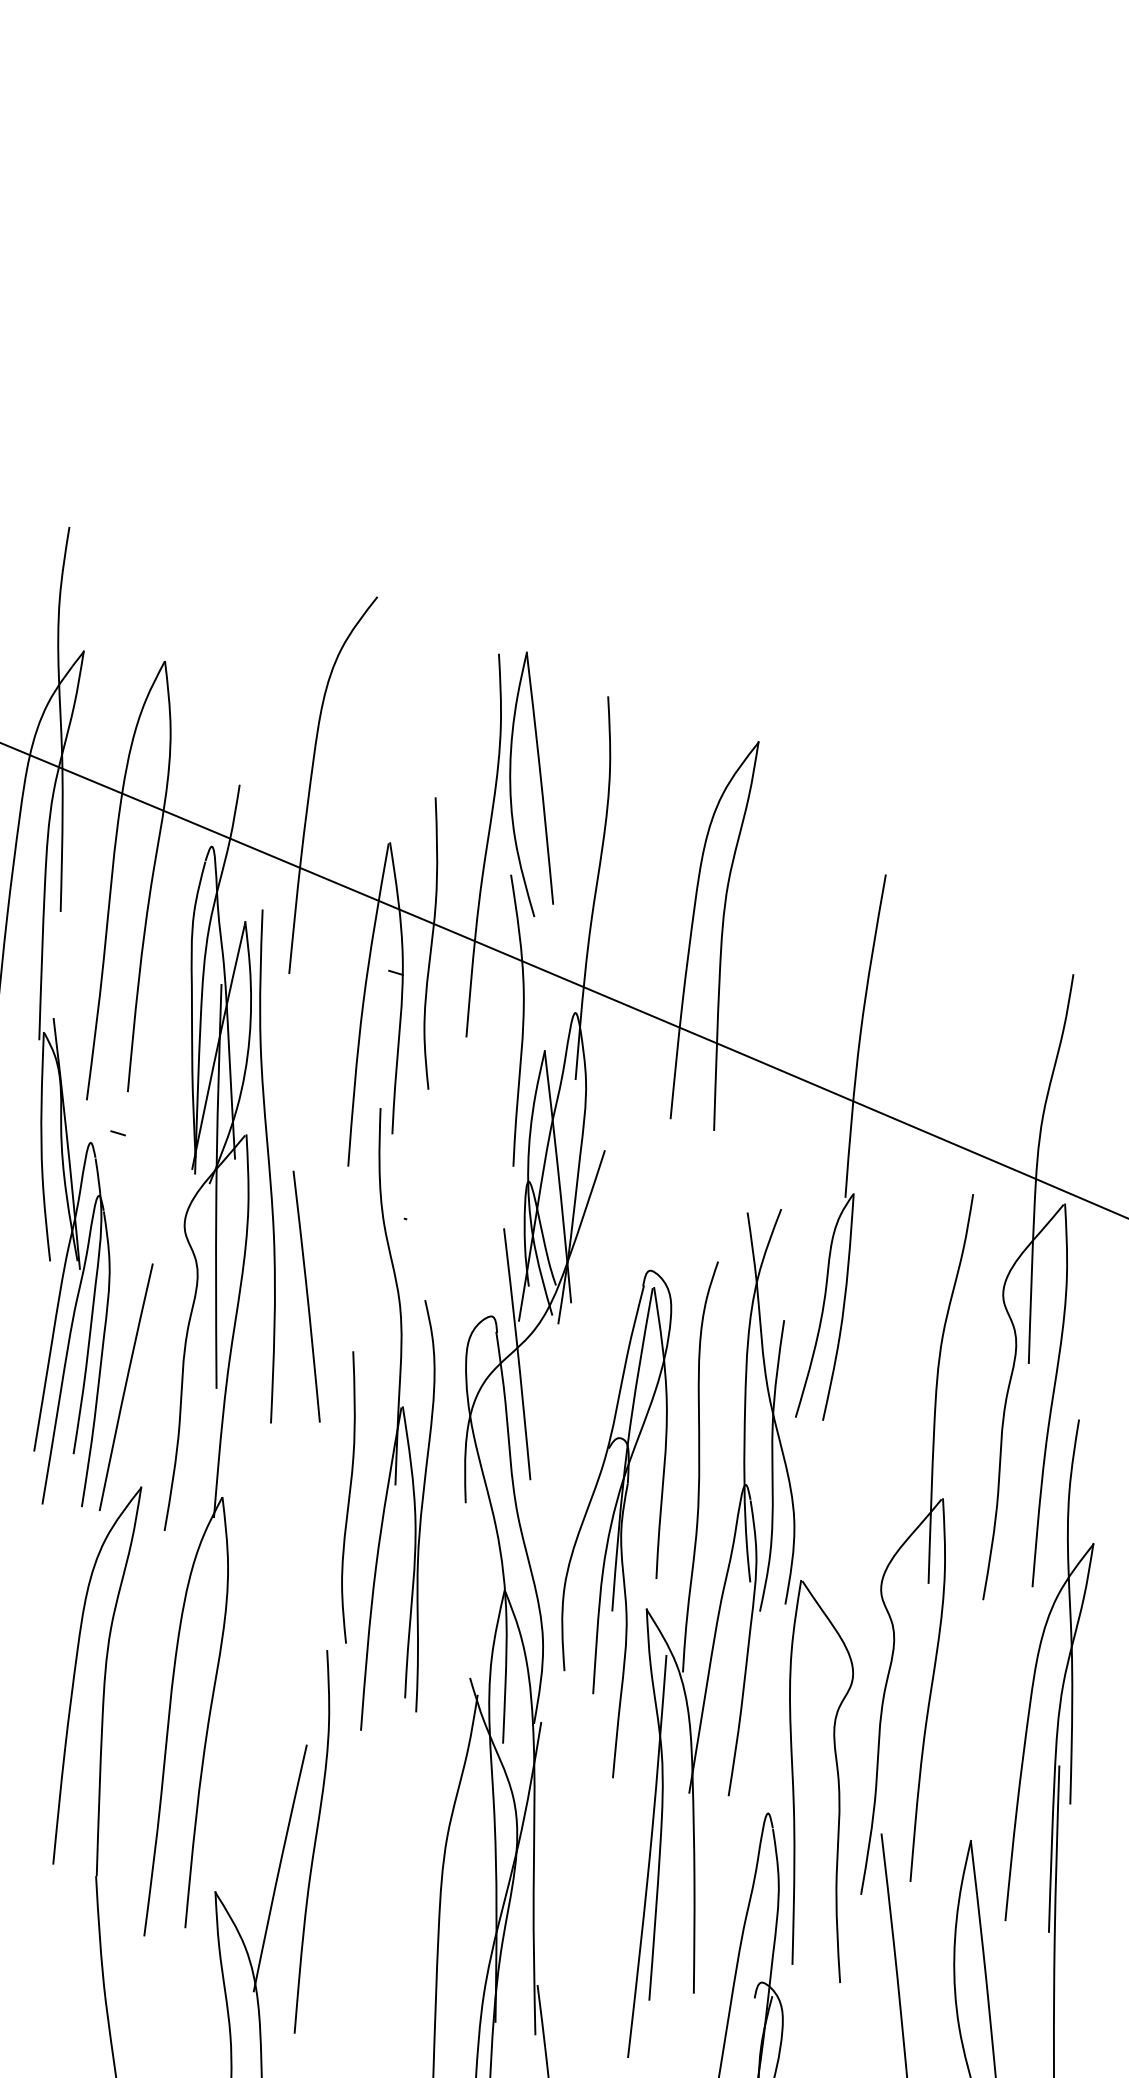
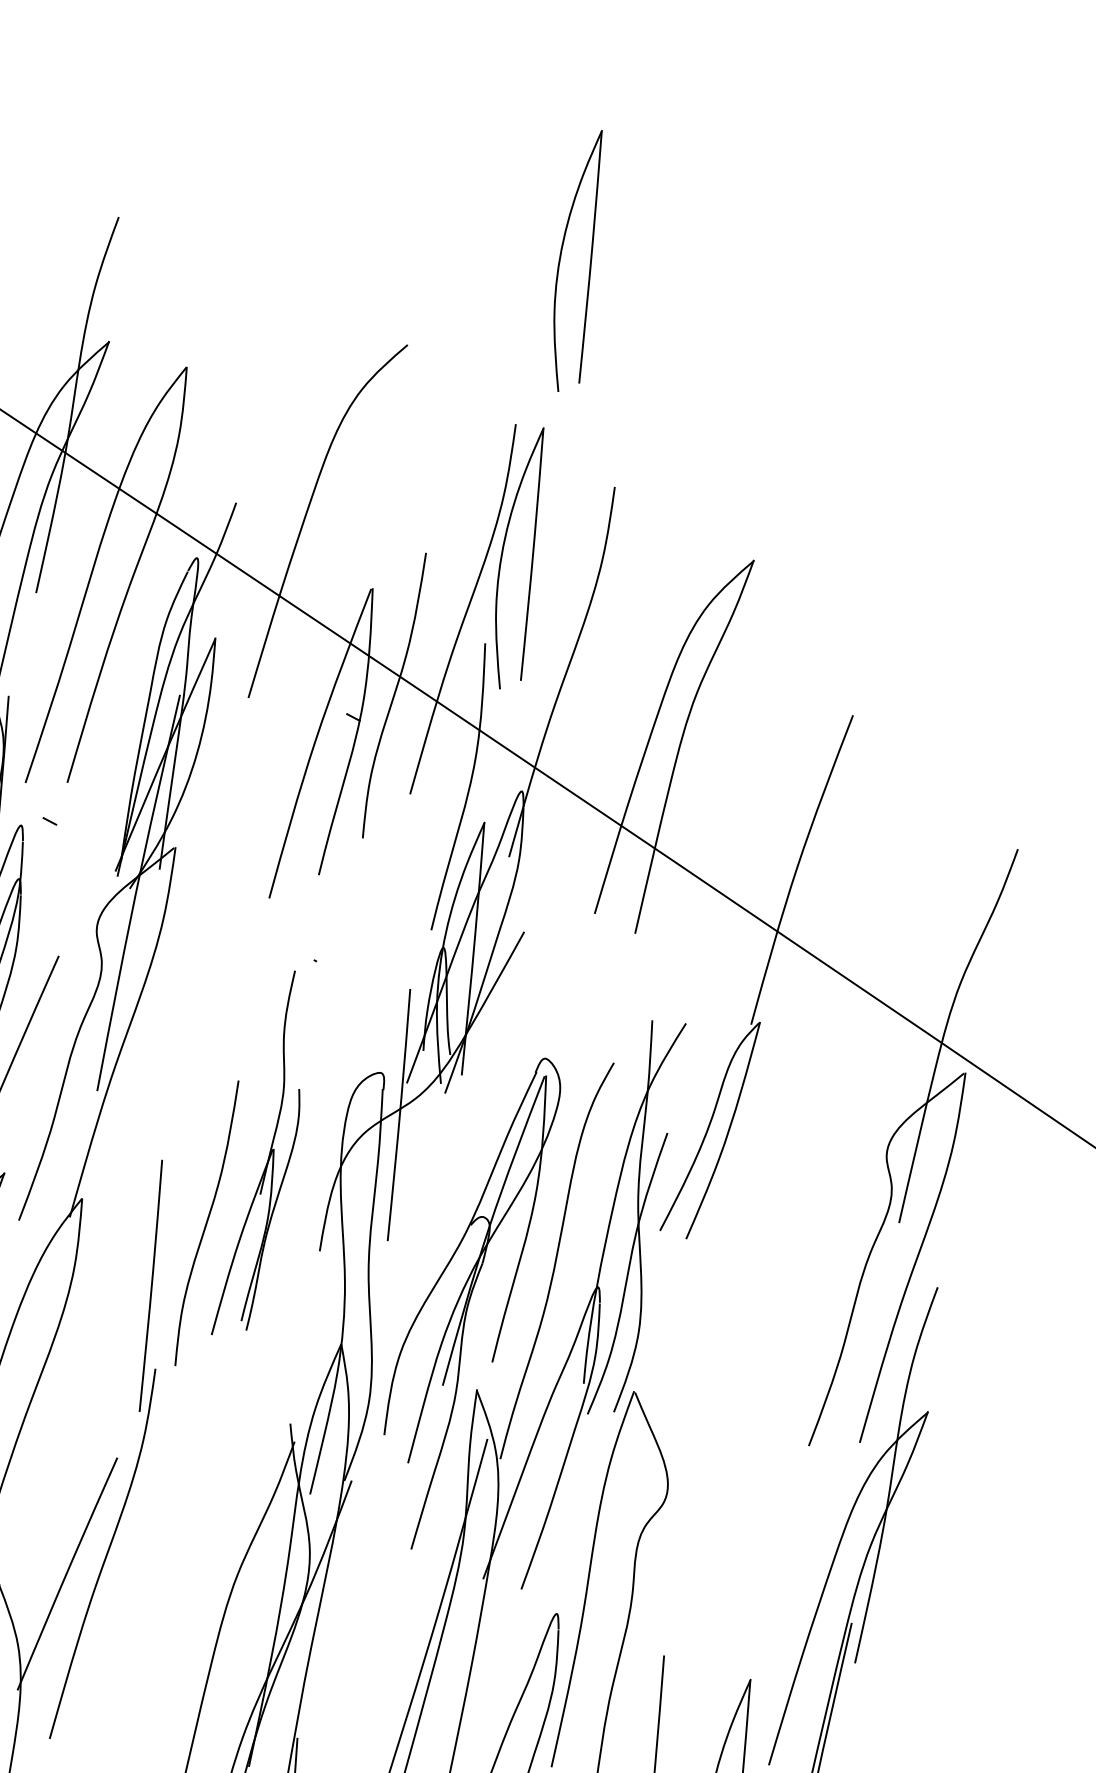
part: (540, 481) -> (589, 263), added
curve: (268, 1166) -> (191, 882), removed
curve: (306, 1296) -> (150, 1285), moved
part: (397, 1419) -> (268, 1156), size x0.6
part: (910, 1537) -> (749, 1370), removed

